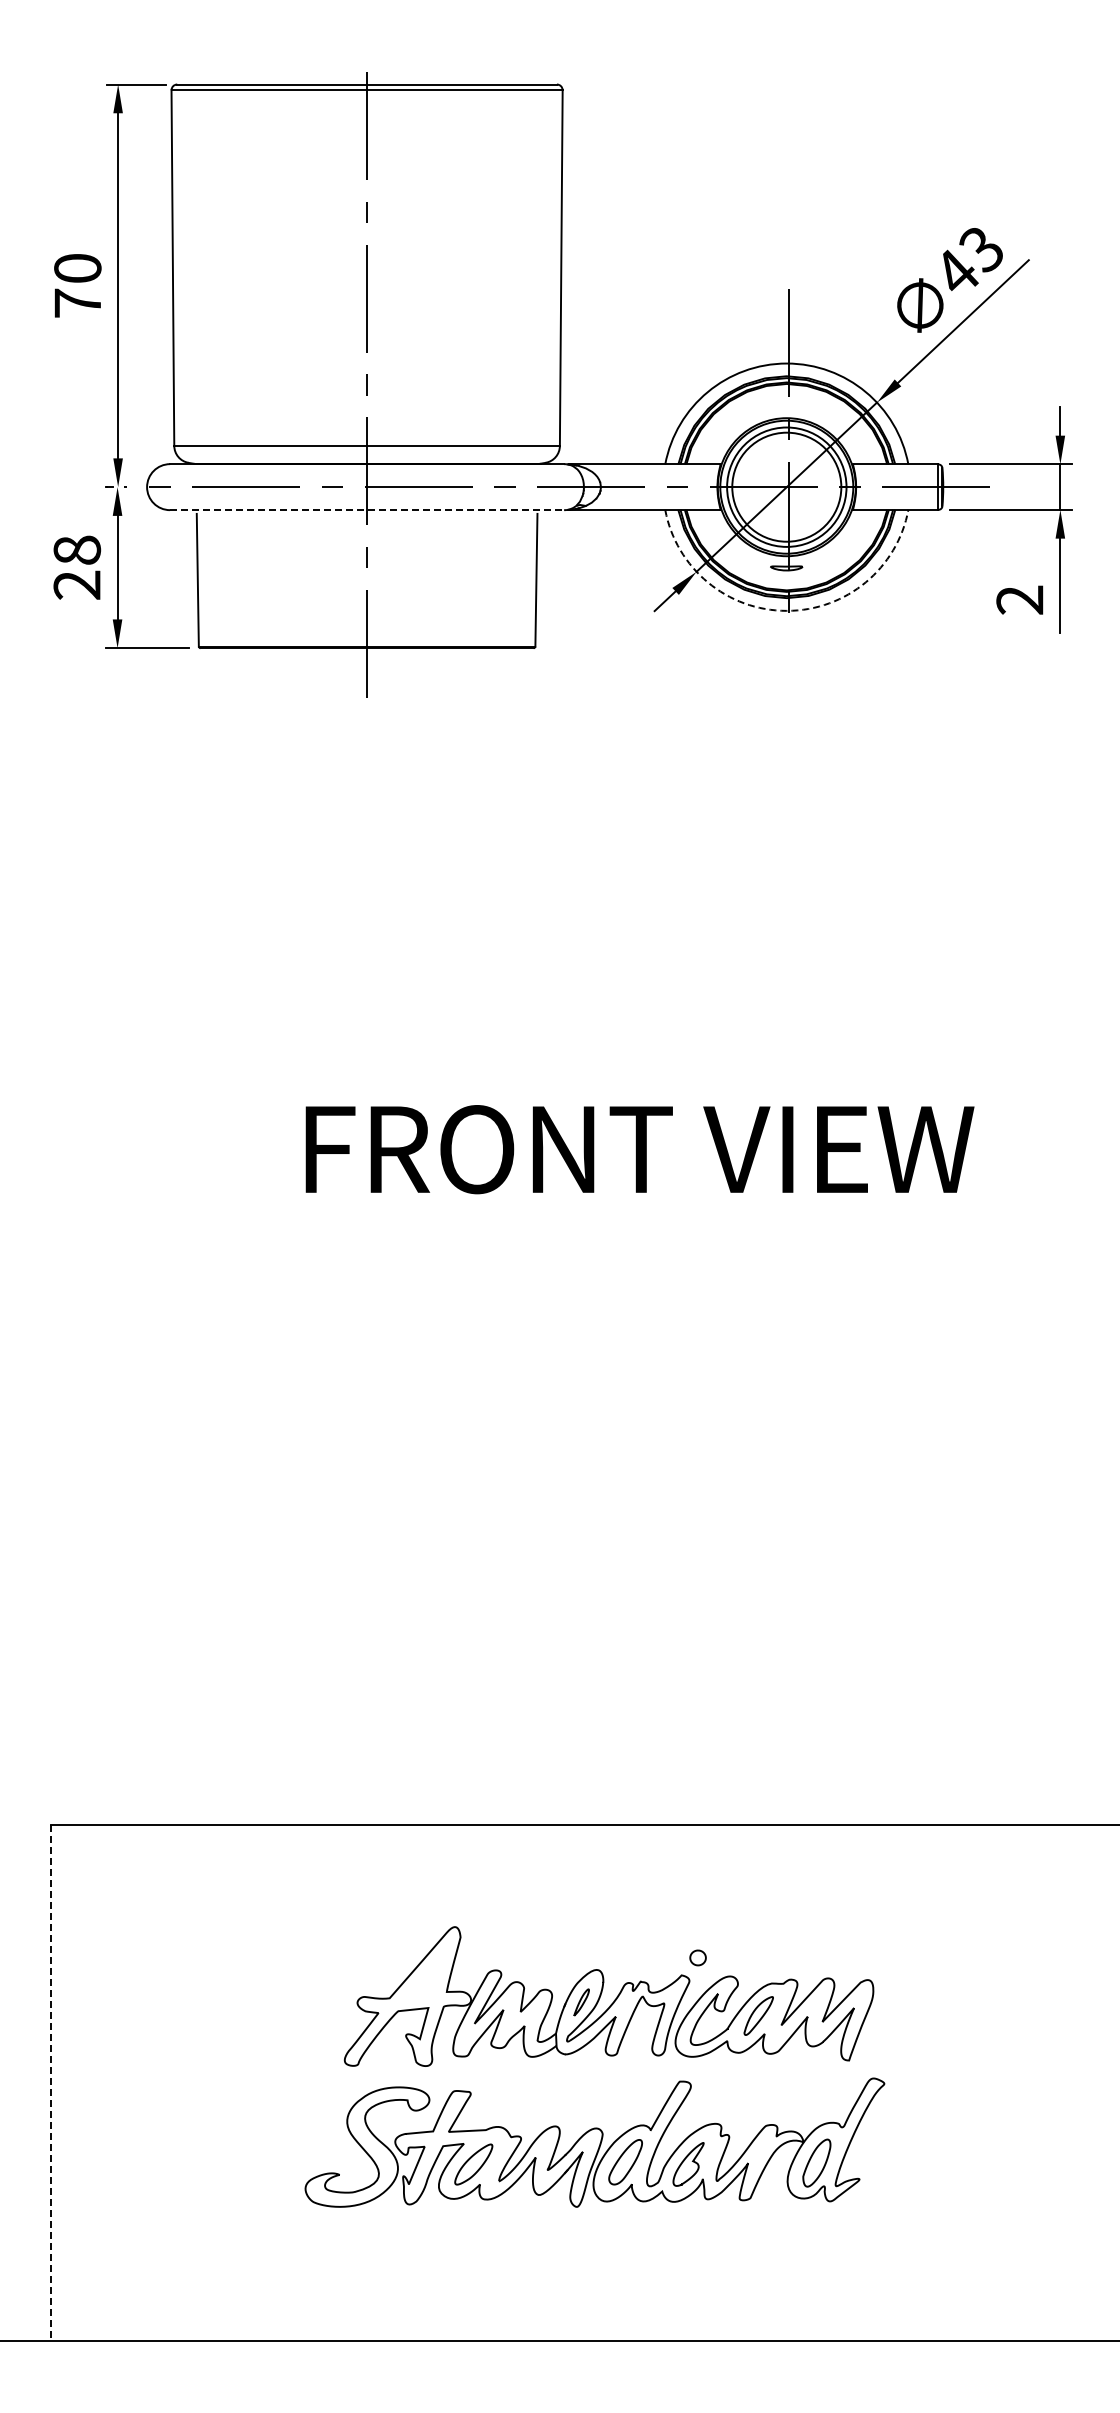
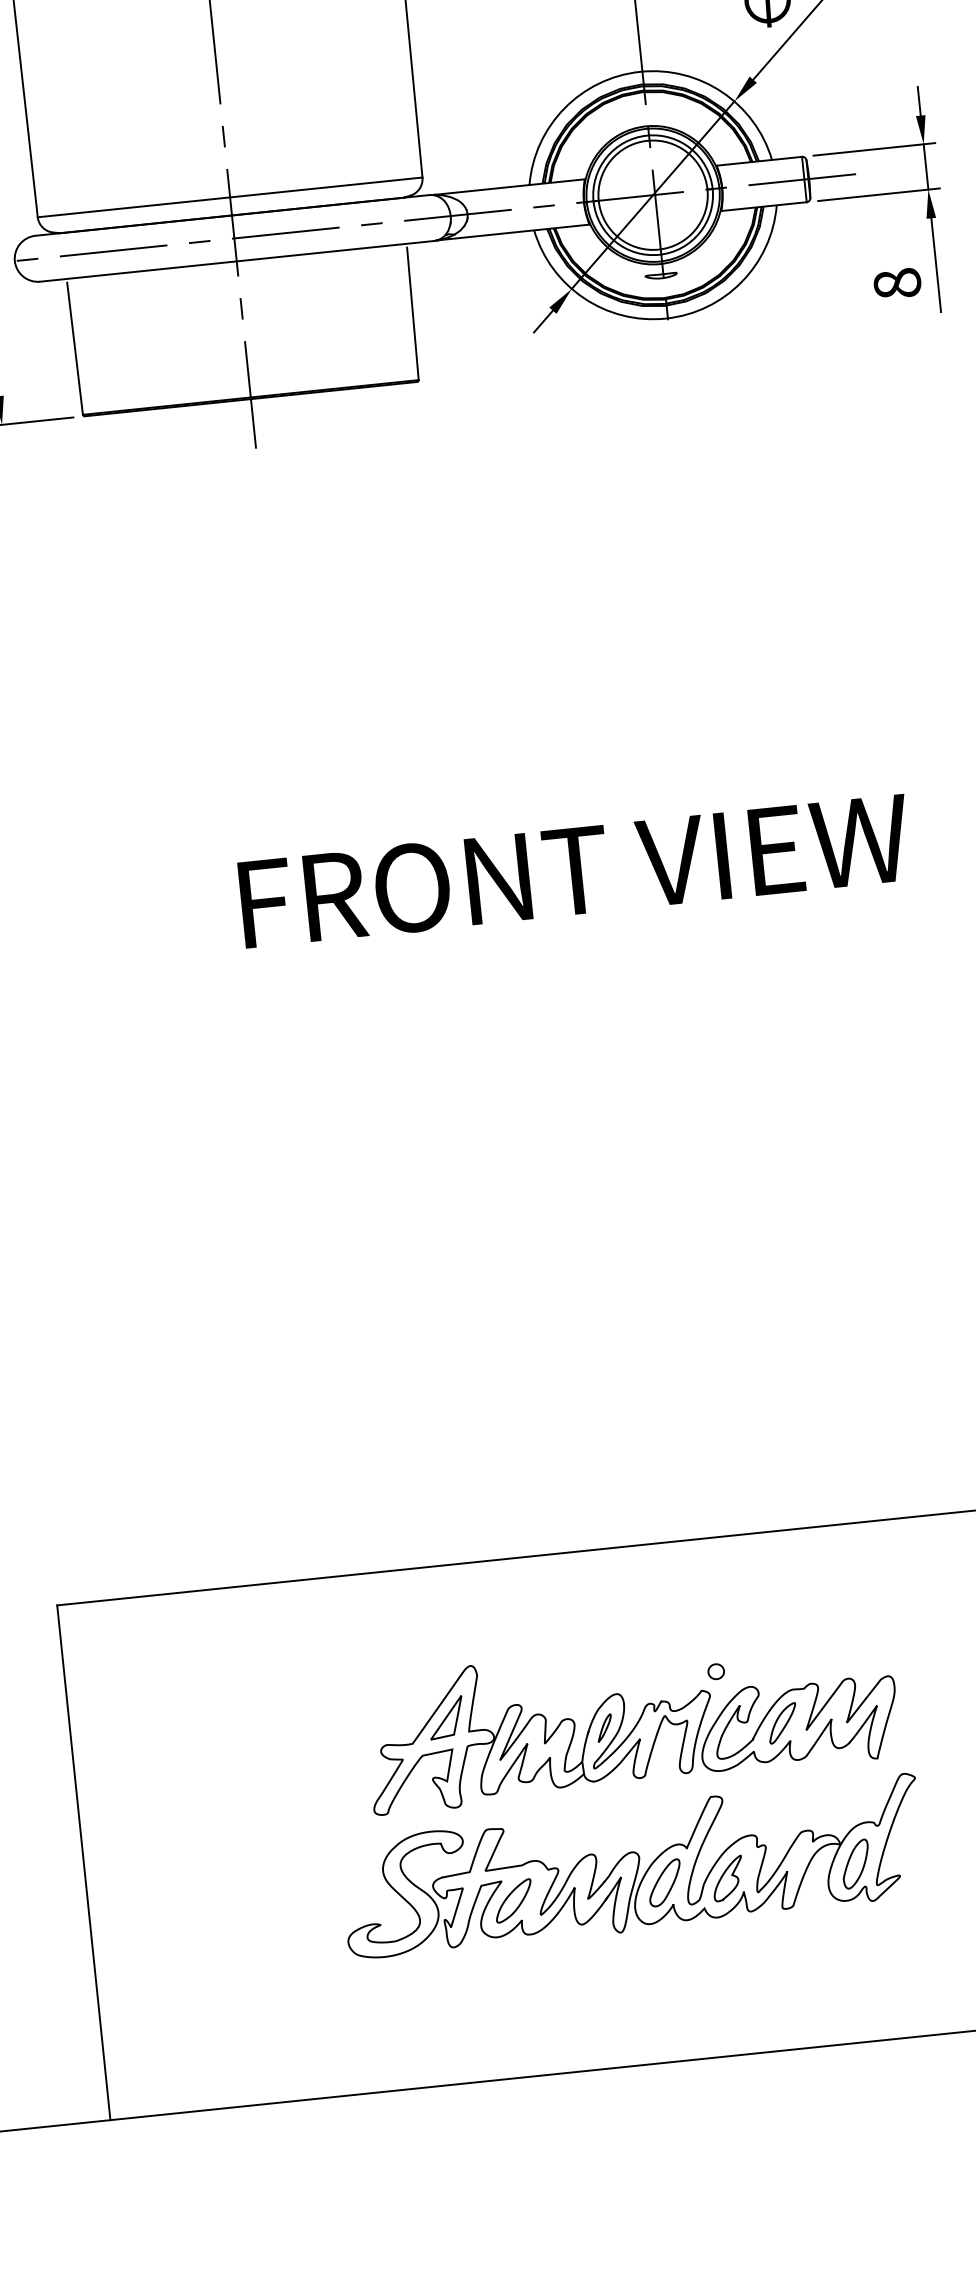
line: (367, 510) -> (237, 261), dashed -> solid
text: (1019, 599) -> (896, 283), 2 -> 8
arc: (786, 610) -> (665, 318), dashed -> solid
part: (425, 1975) -> (446, 1717), added
line: (51, 2082) -> (83, 1862), dashed -> solid

